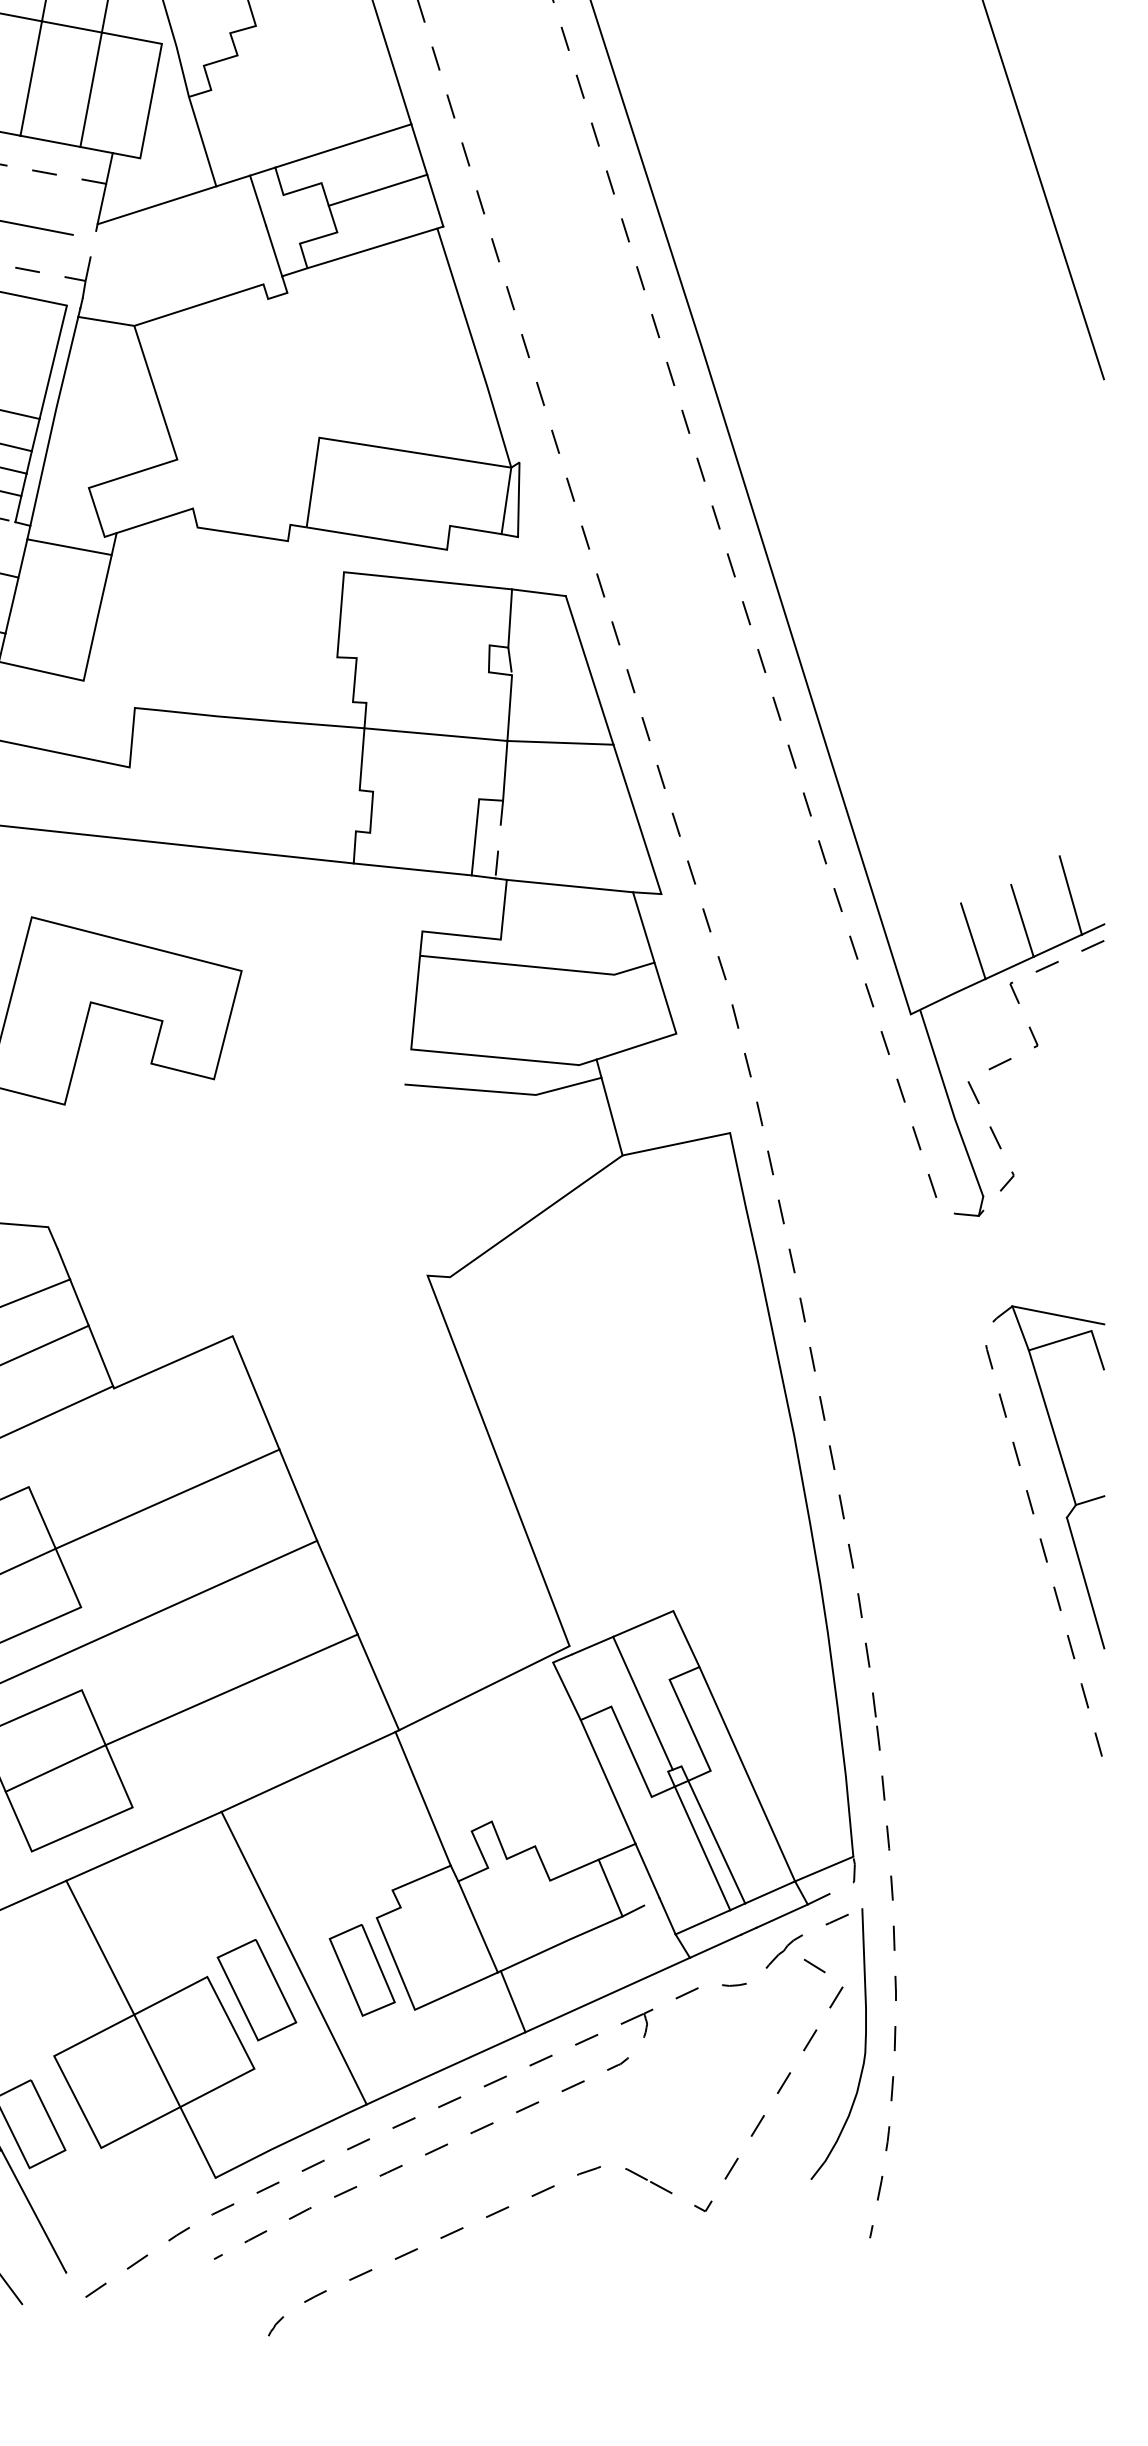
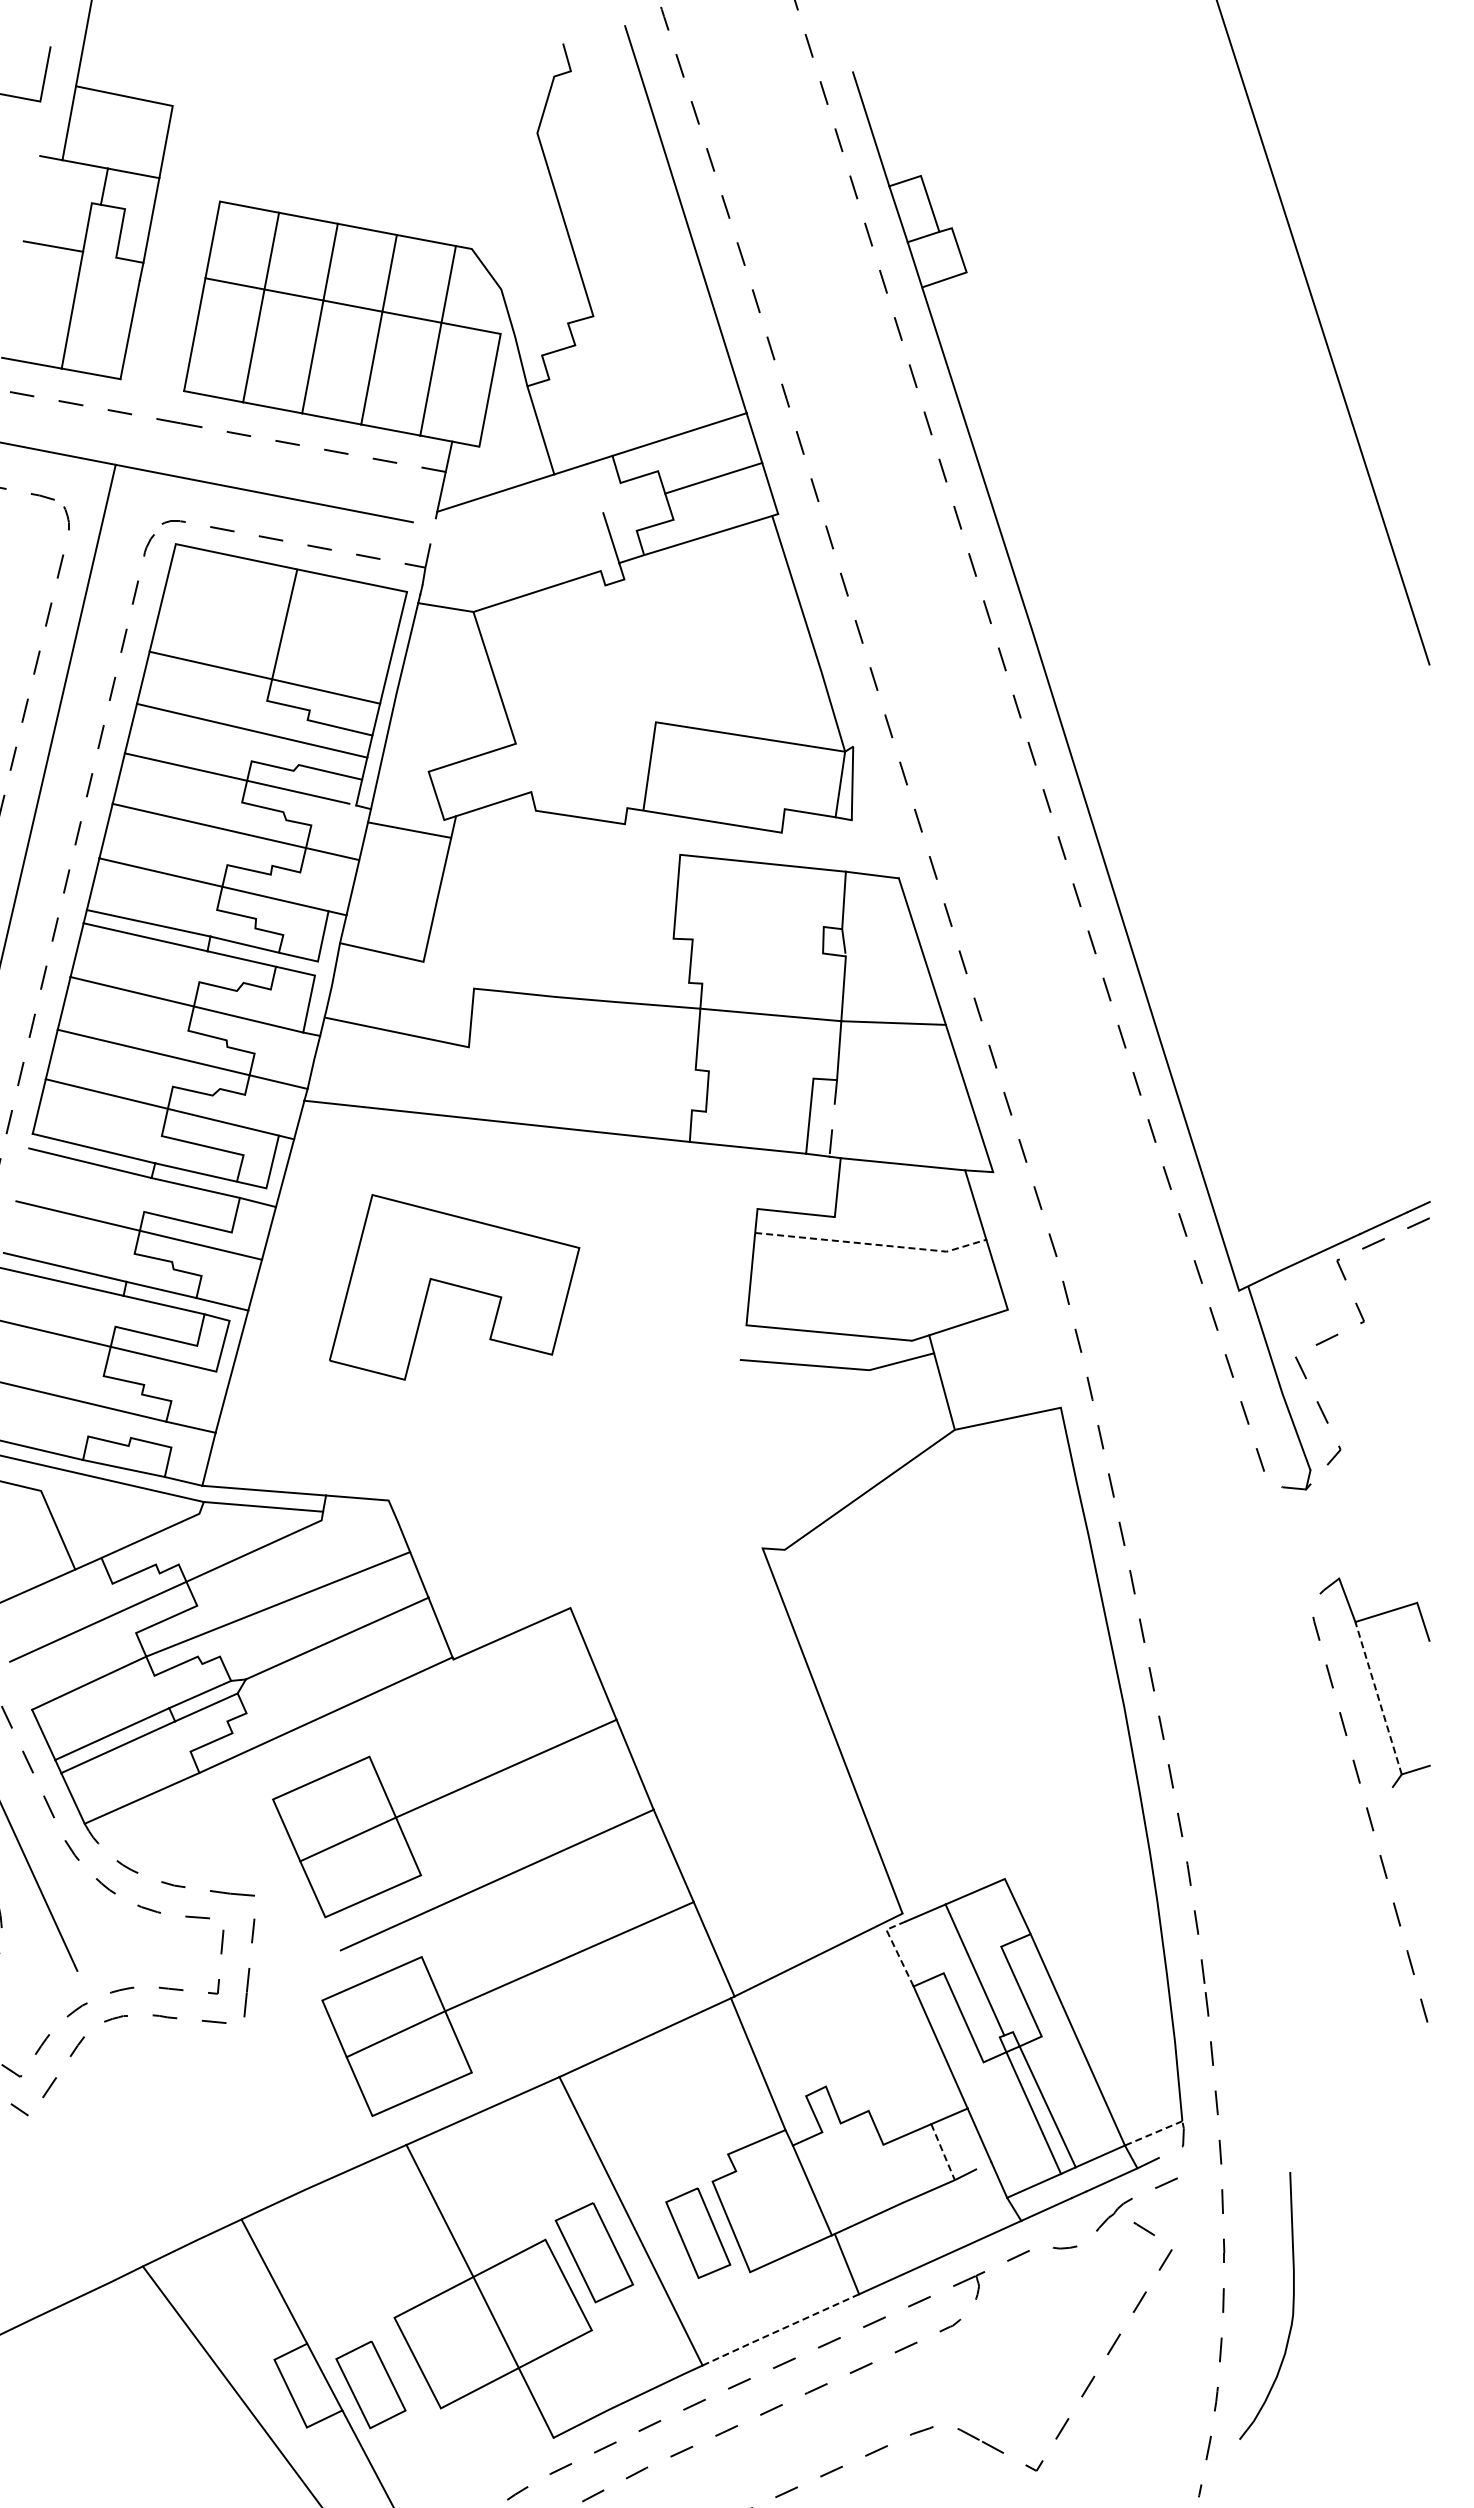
line: (258, 200) -> (595, 488), removed
line: (1070, 895) -> (1396, 1173), removed
line: (1022, 920) -> (1349, 1198), removed
line: (973, 941) -> (1300, 1218), removed
line: (539, 967) -> (872, 1244), solid -> dashed
line: (1058, 1315) -> (1384, 1587), removed
line: (1052, 1427) -> (1378, 1698), solid -> dashed
line: (1084, 1582) -> (1410, 1850), removed
line: (562, 1680) -> (895, 1947), solid -> dashed
line: (824, 1869) -> (1153, 2133), solid -> dashed
line: (611, 1888) -> (943, 2152), solid -> dashed
curve: (864, 2043) -> (1292, 2305), moved
line: (445, 2068) -> (780, 2330), solid -> dashed

